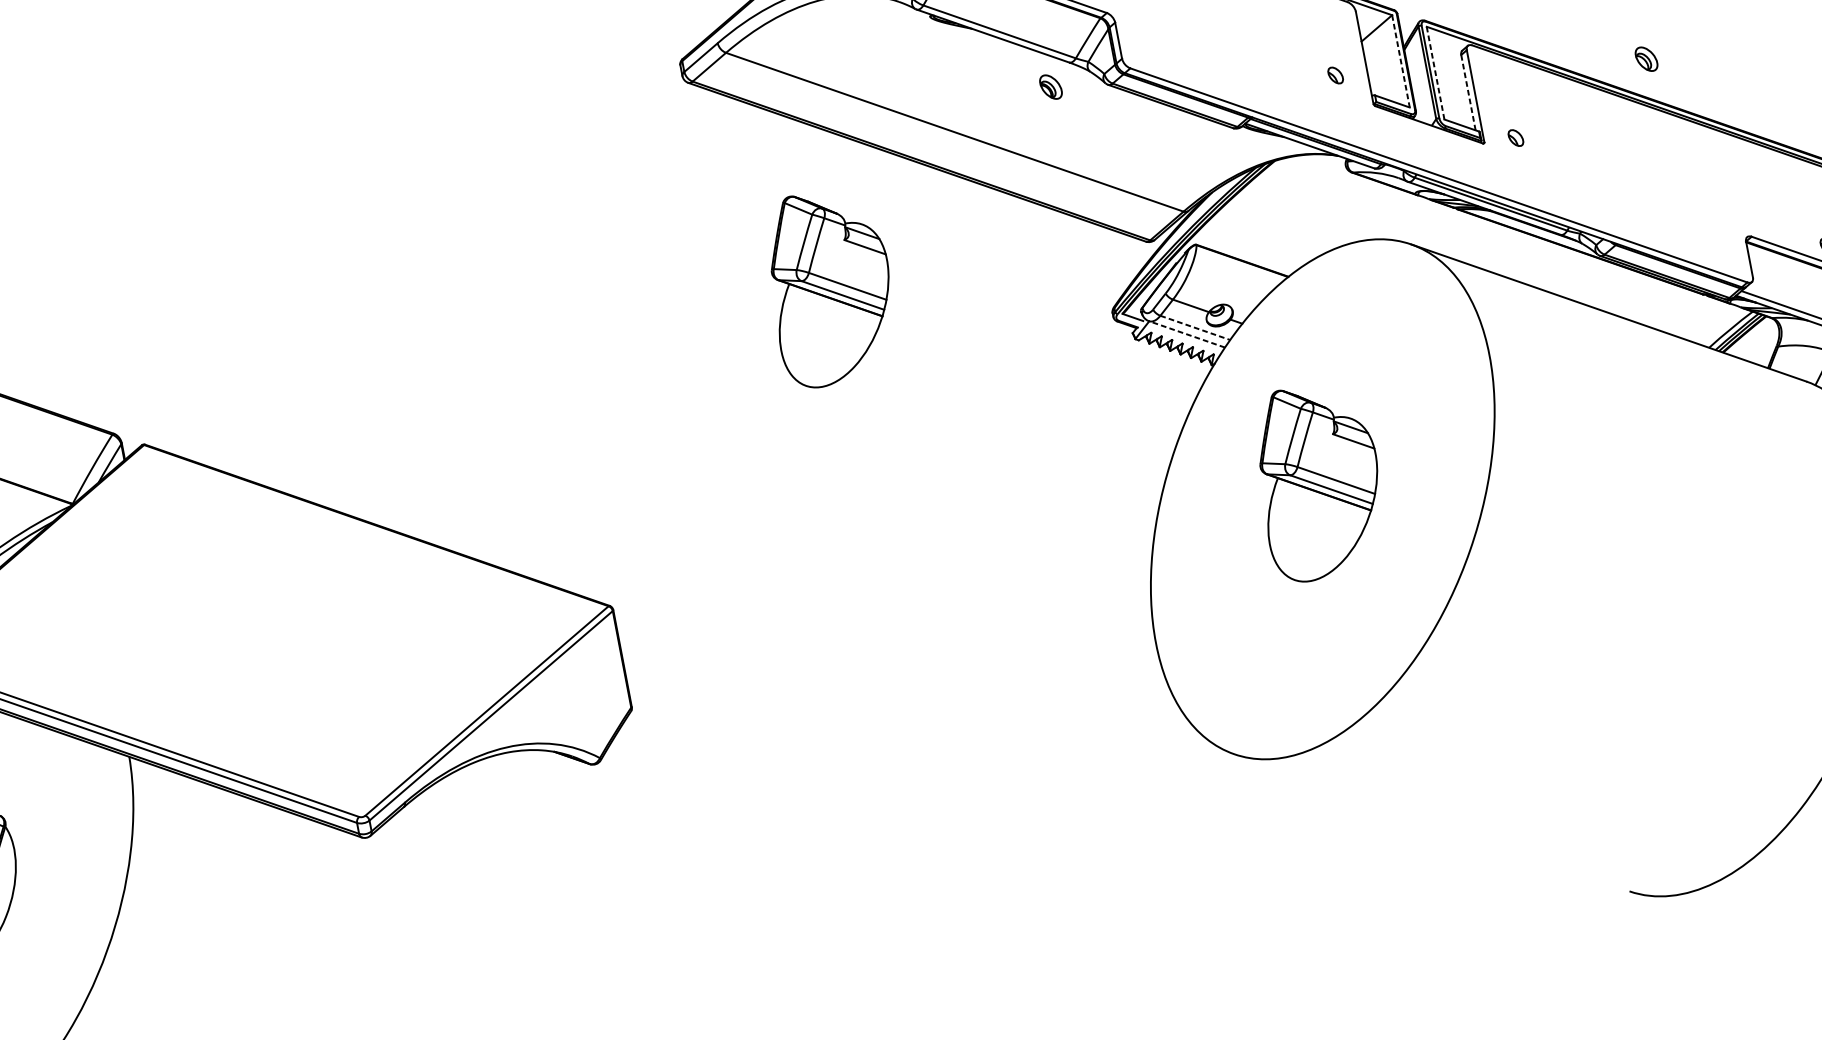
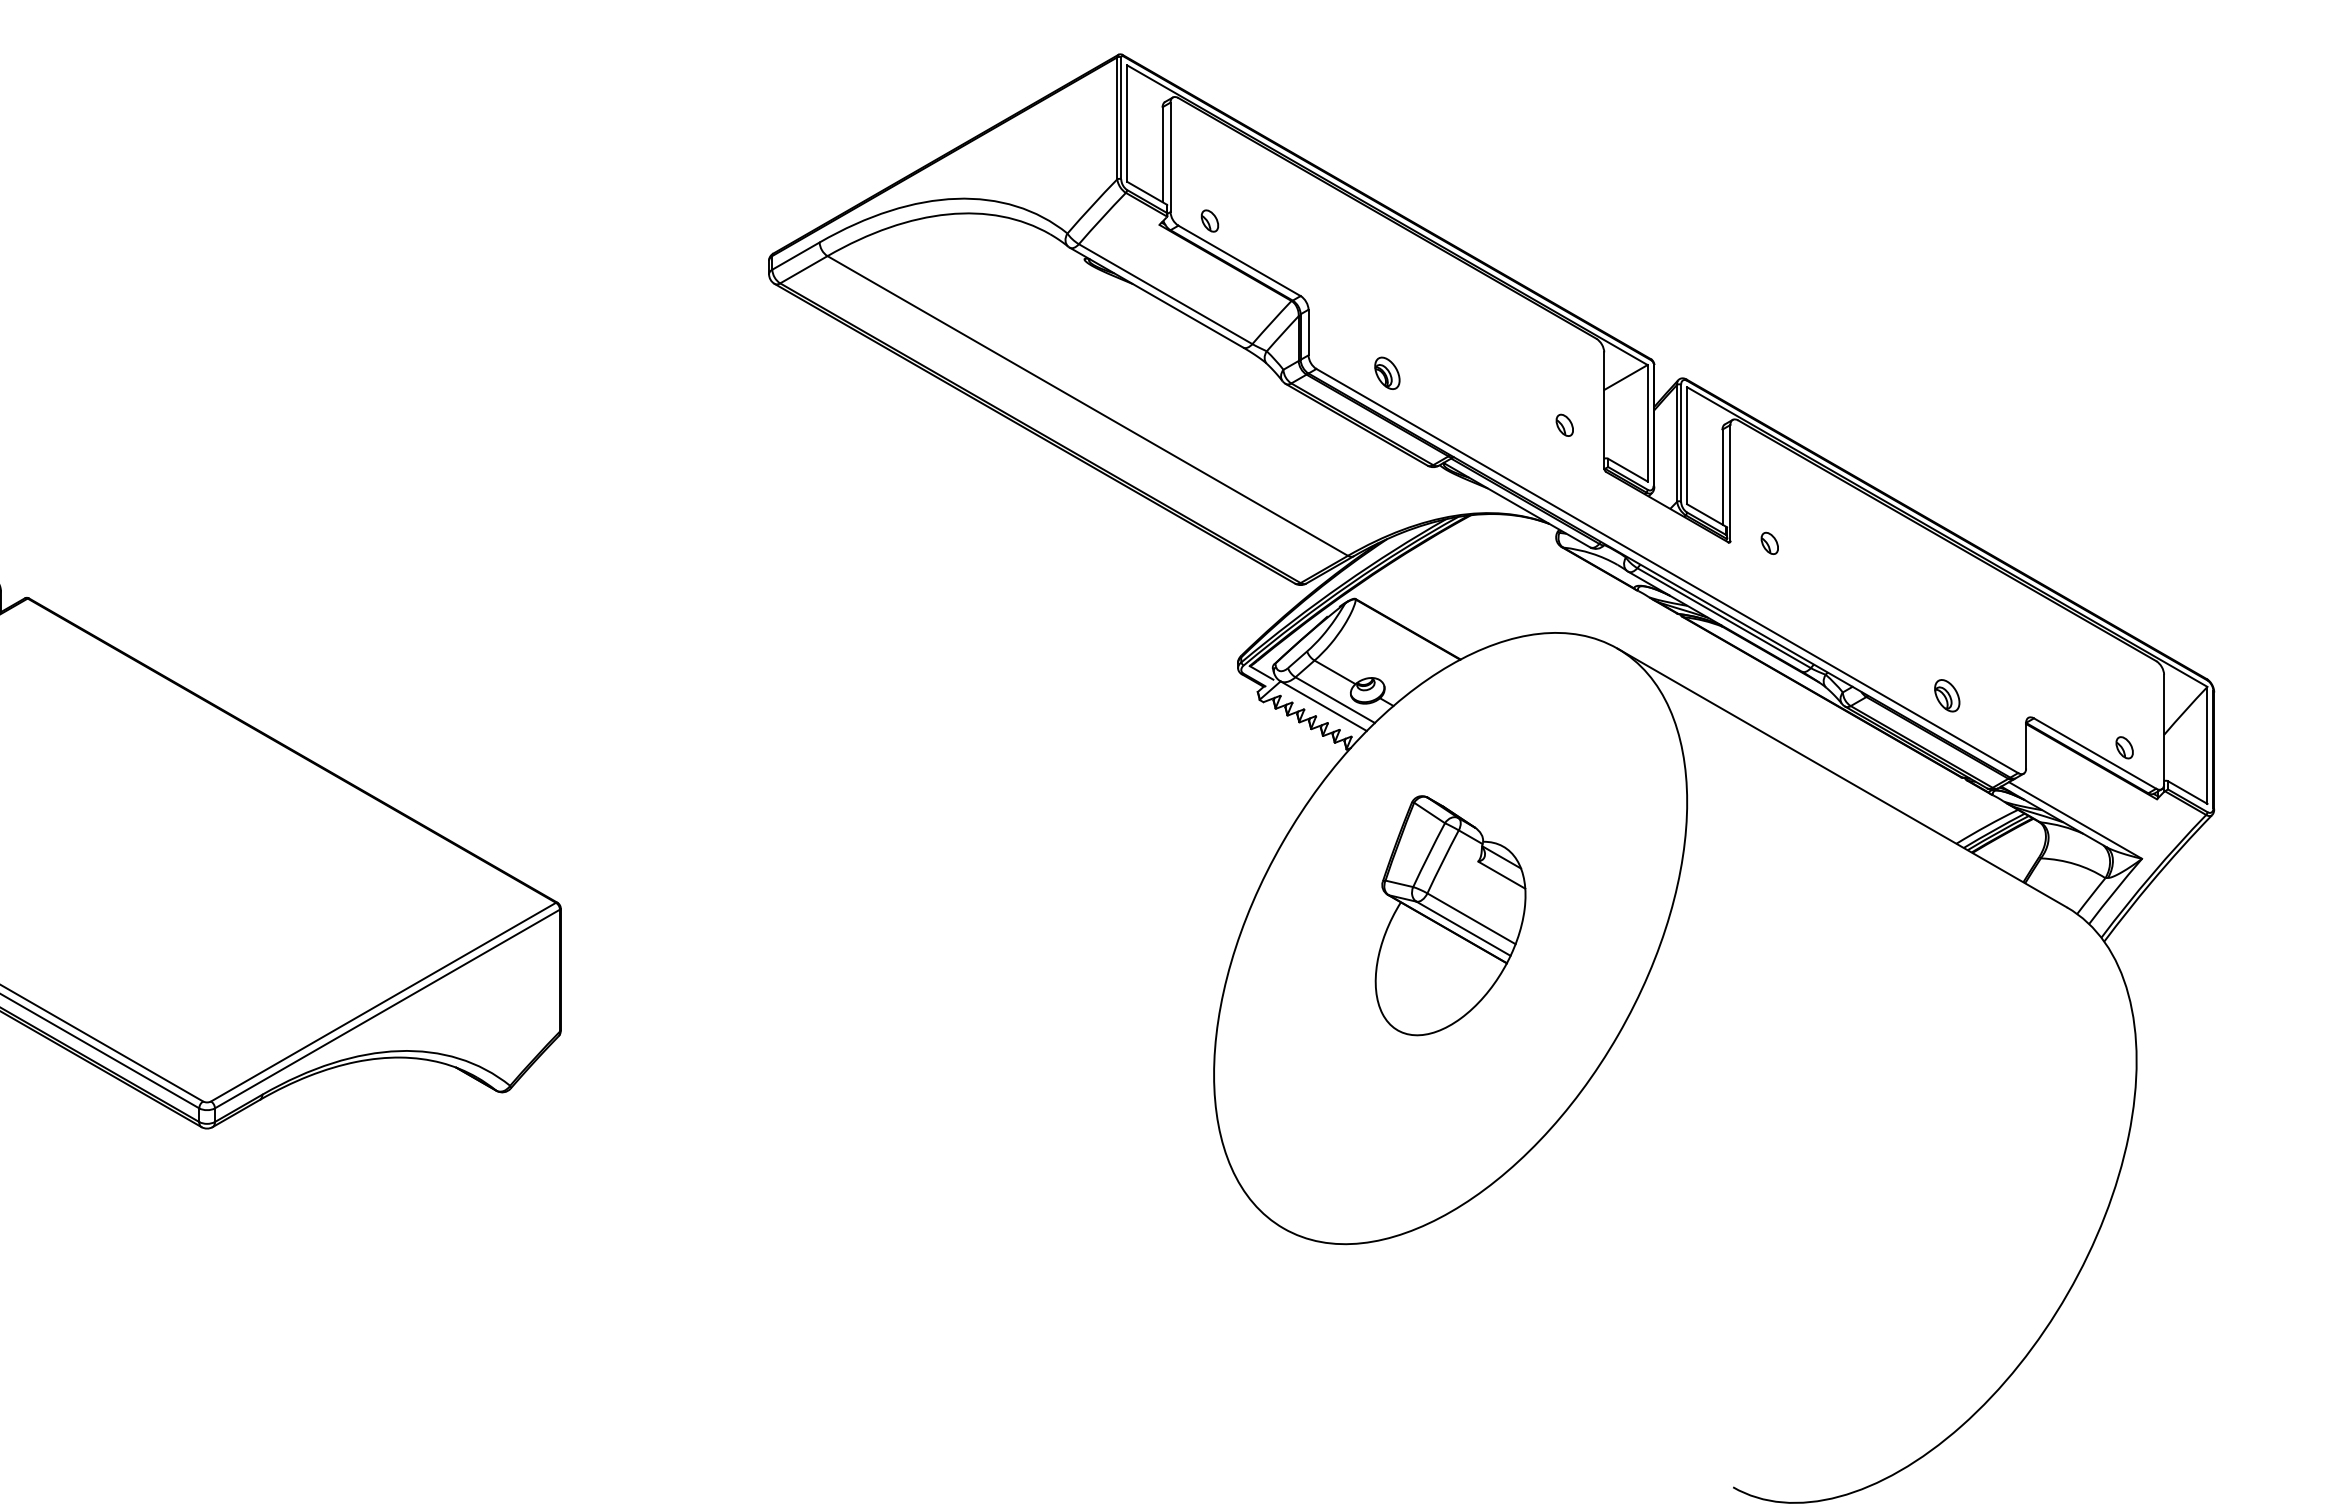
part: (1646, 58) -> (1947, 695), moved
line: (1400, 61) -> (1647, 423), dashed -> solid
line: (1435, 72) -> (1687, 445), dashed -> solid
part: (1050, 86) -> (1387, 372), moved
line: (1468, 92) -> (1722, 477), dashed -> solid
part: (830, 286) -> (900, 565), removed
line: (1195, 328) -> (1335, 700), dashed -> solid
line: (1186, 334) -> (1323, 706), dashed -> solid

